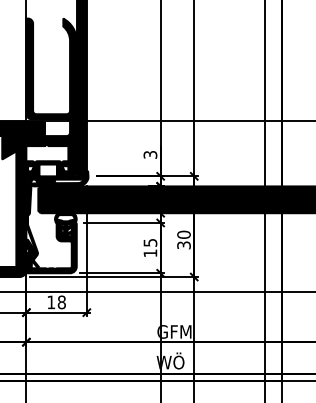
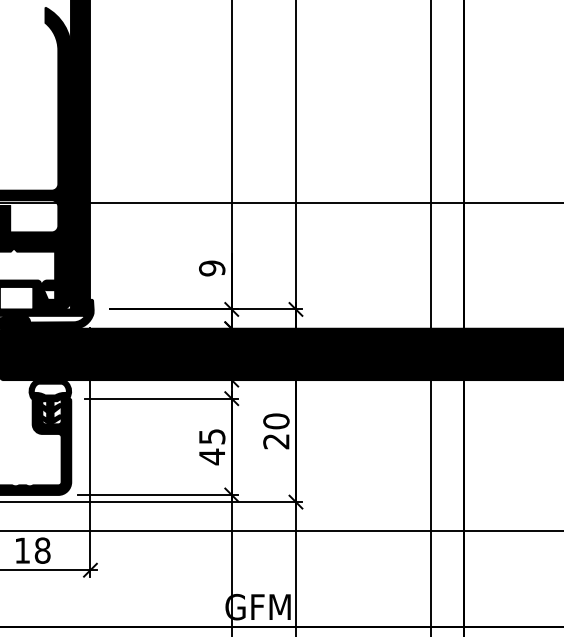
text: (150, 154) -> (212, 267), 3 -> 9
text: (183, 245) -> (275, 441), 30 -> 20
text: (150, 253) -> (212, 457), 15 -> 45

